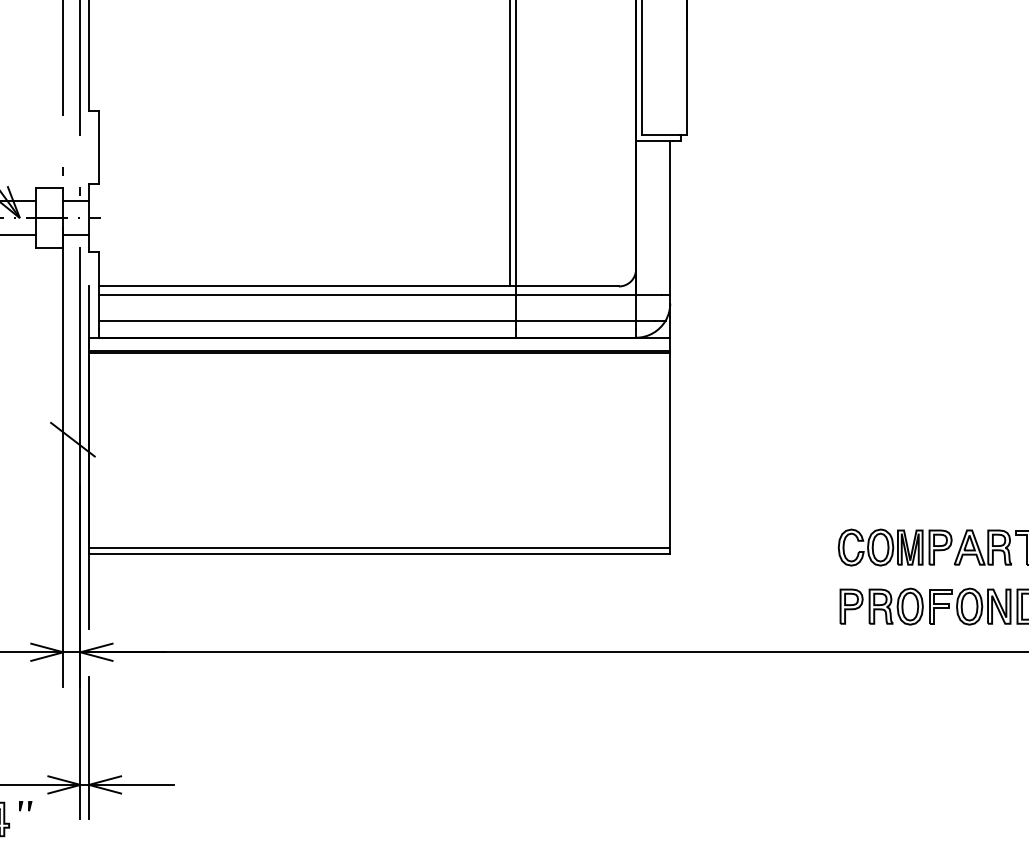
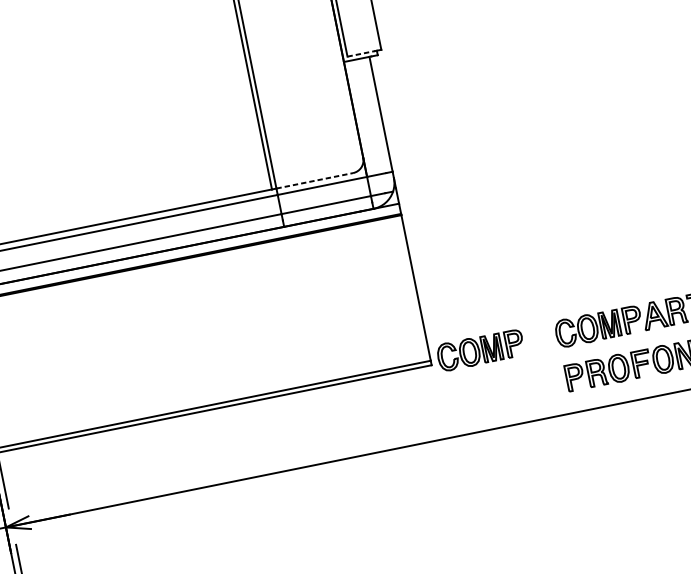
line: (660, 135) -> (361, 54), solid -> dashed
line: (568, 286) -> (315, 180), solid -> dashed
part: (736, 547) -> (480, 350), added

